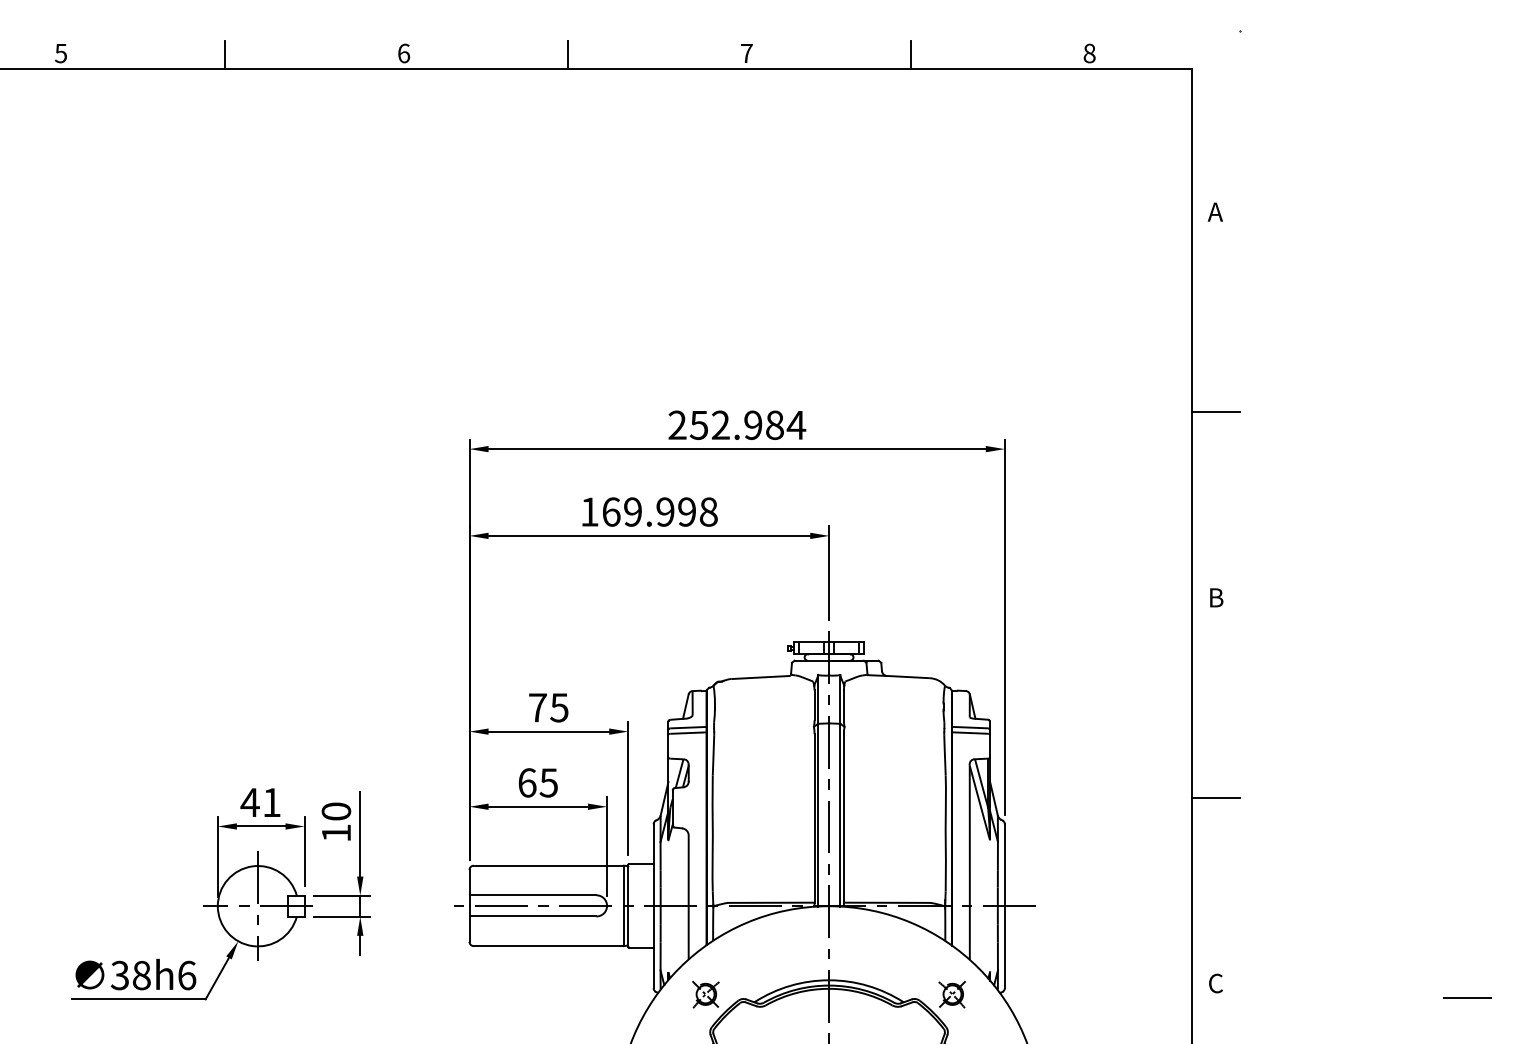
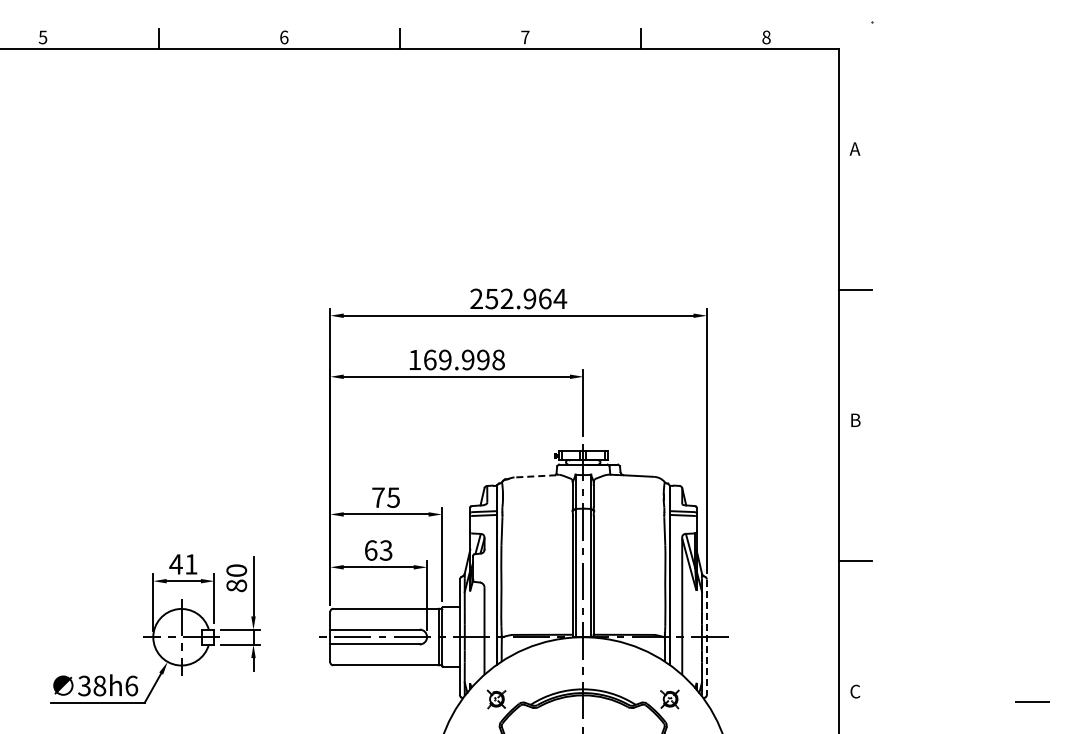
text: (775, 424) -> (545, 298), 252.984 -> 252.964
line: (762, 677) -> (536, 476), solid -> dashed
text: (549, 782) -> (386, 550), 65 -> 63
text: (336, 832) -> (236, 585), 10 -> 80
line: (1004, 906) -> (706, 637), solid -> dashed

